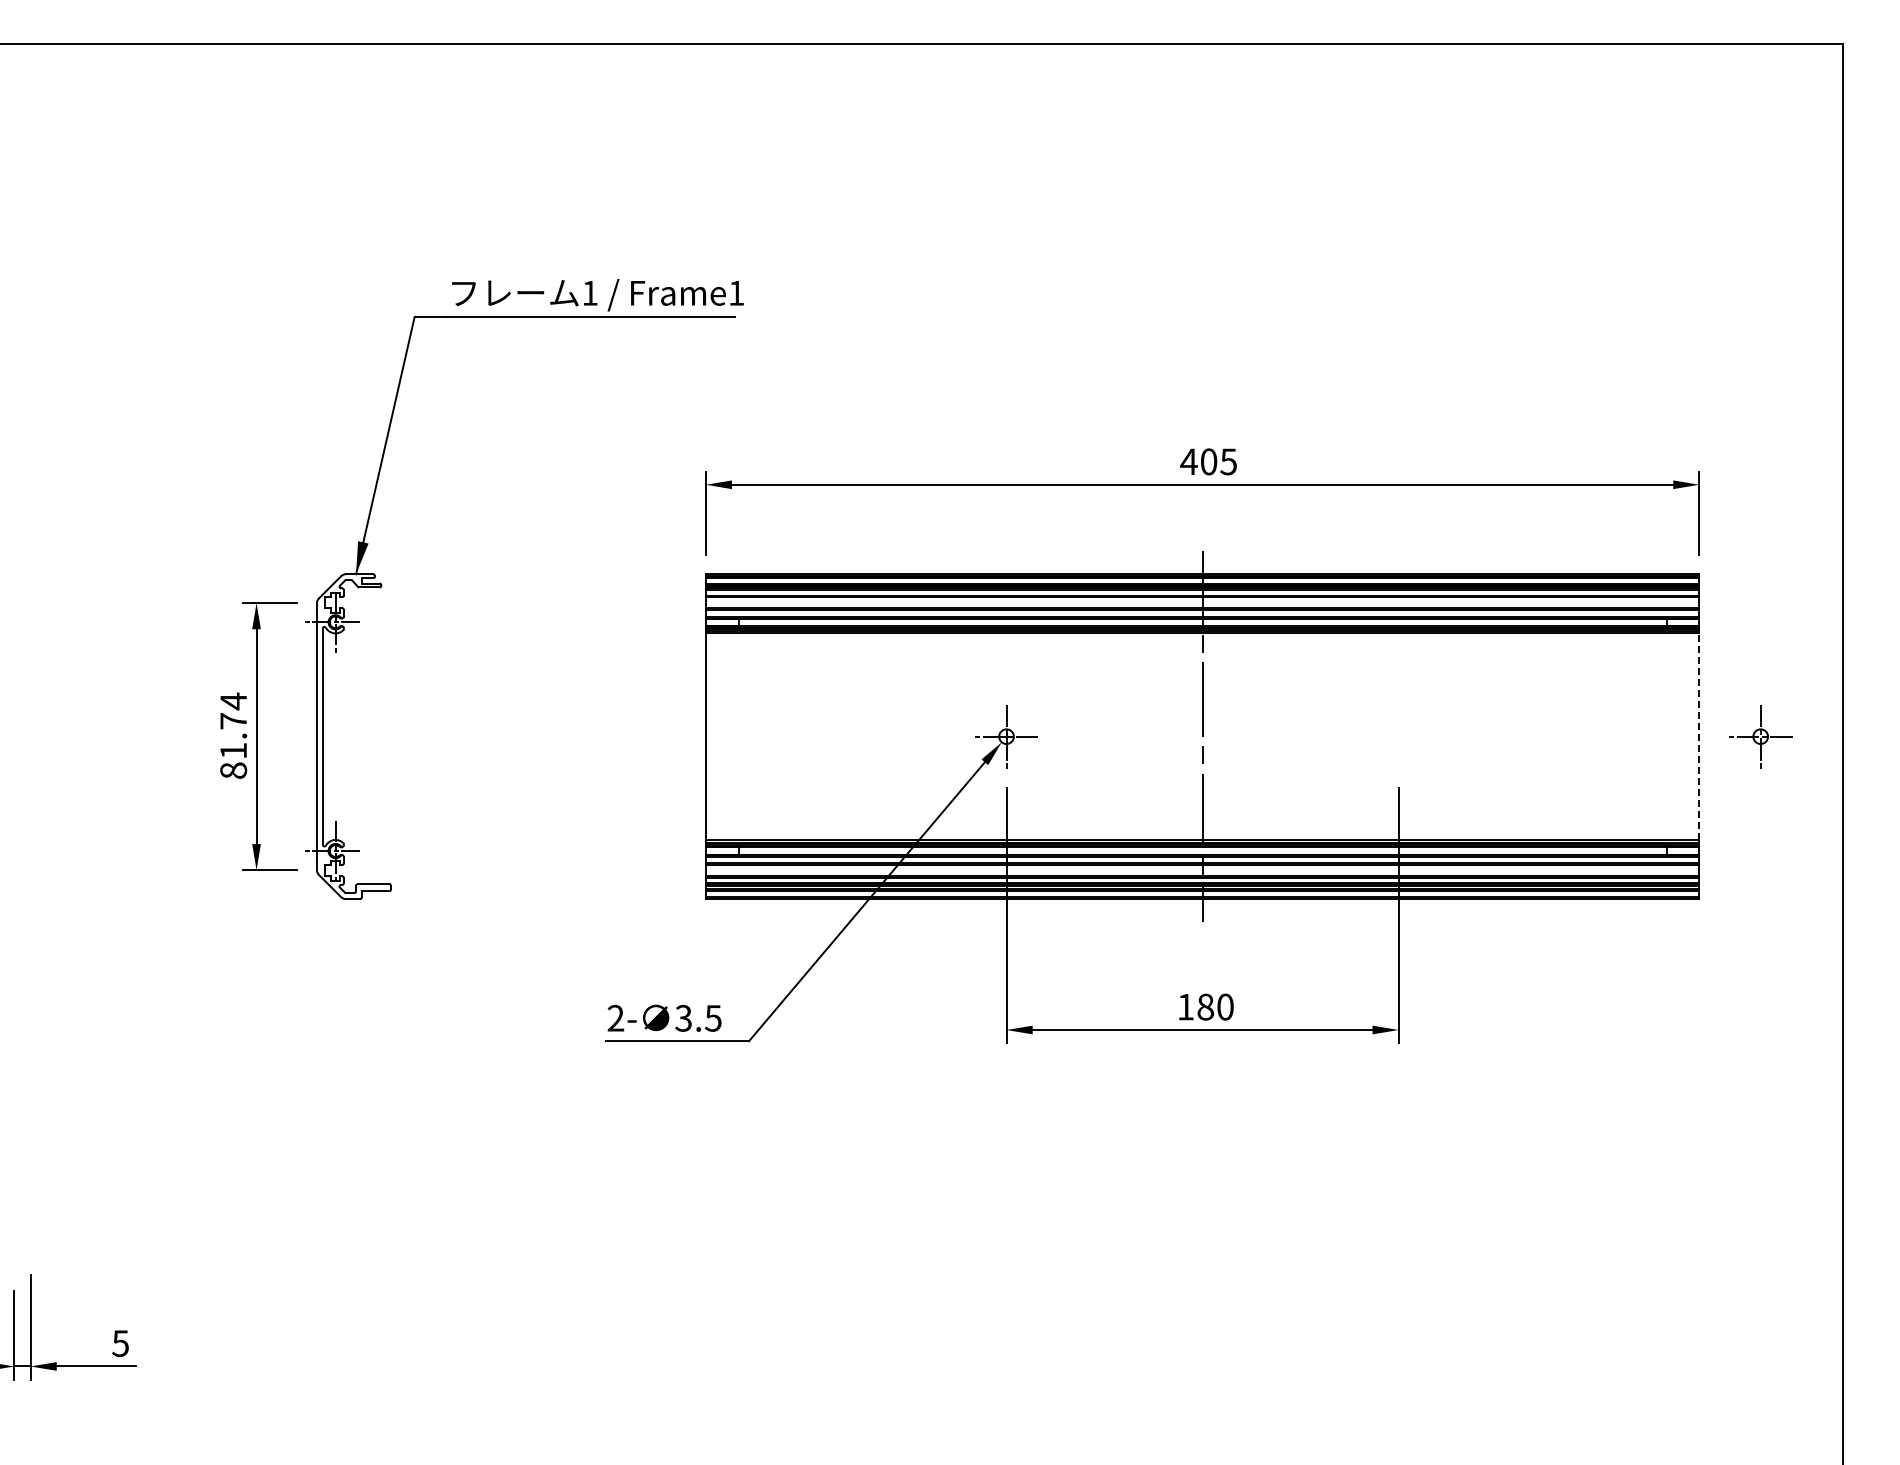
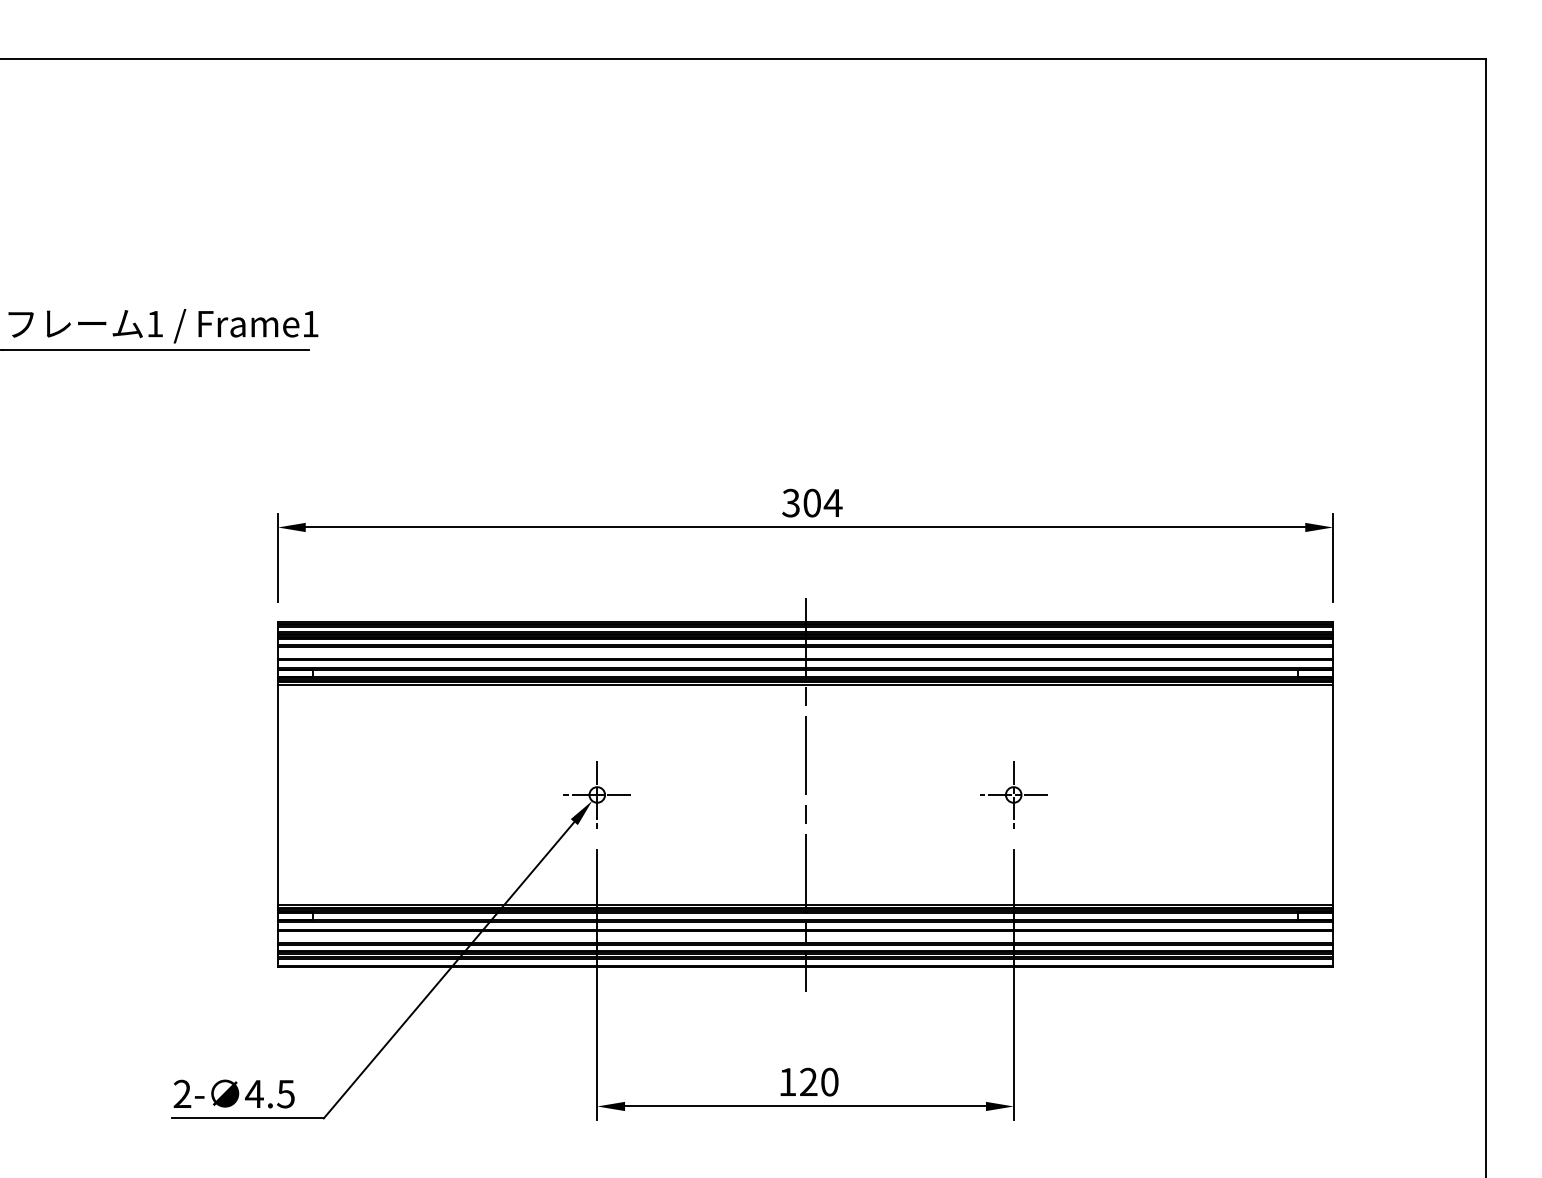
text: (1208, 461) -> (811, 502), 405 -> 304
line: (1699, 736) -> (1333, 794), dashed -> solid
part: (1760, 736) -> (1013, 794), moved
text: (1205, 1006) -> (808, 1081), 180 -> 120
text: (683, 1017) -> (254, 1093), 3.5 -> 4.5

